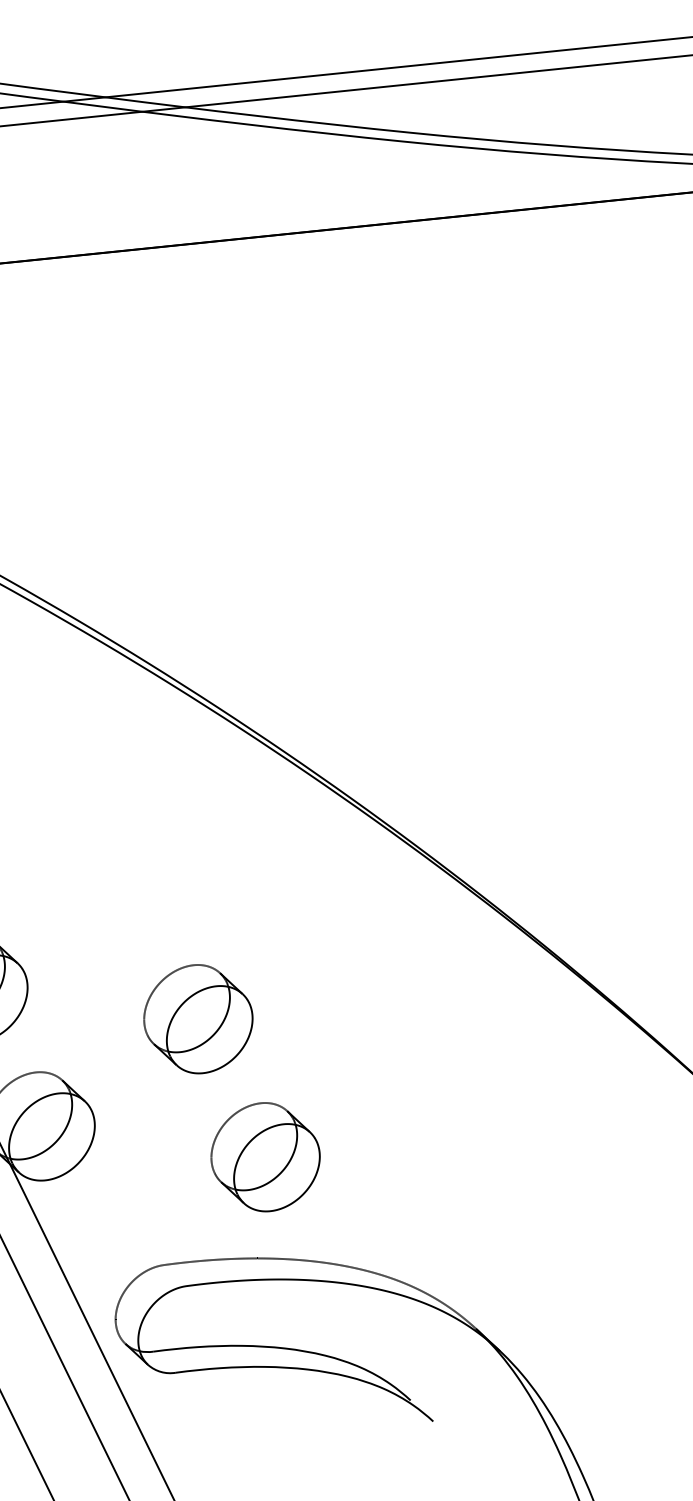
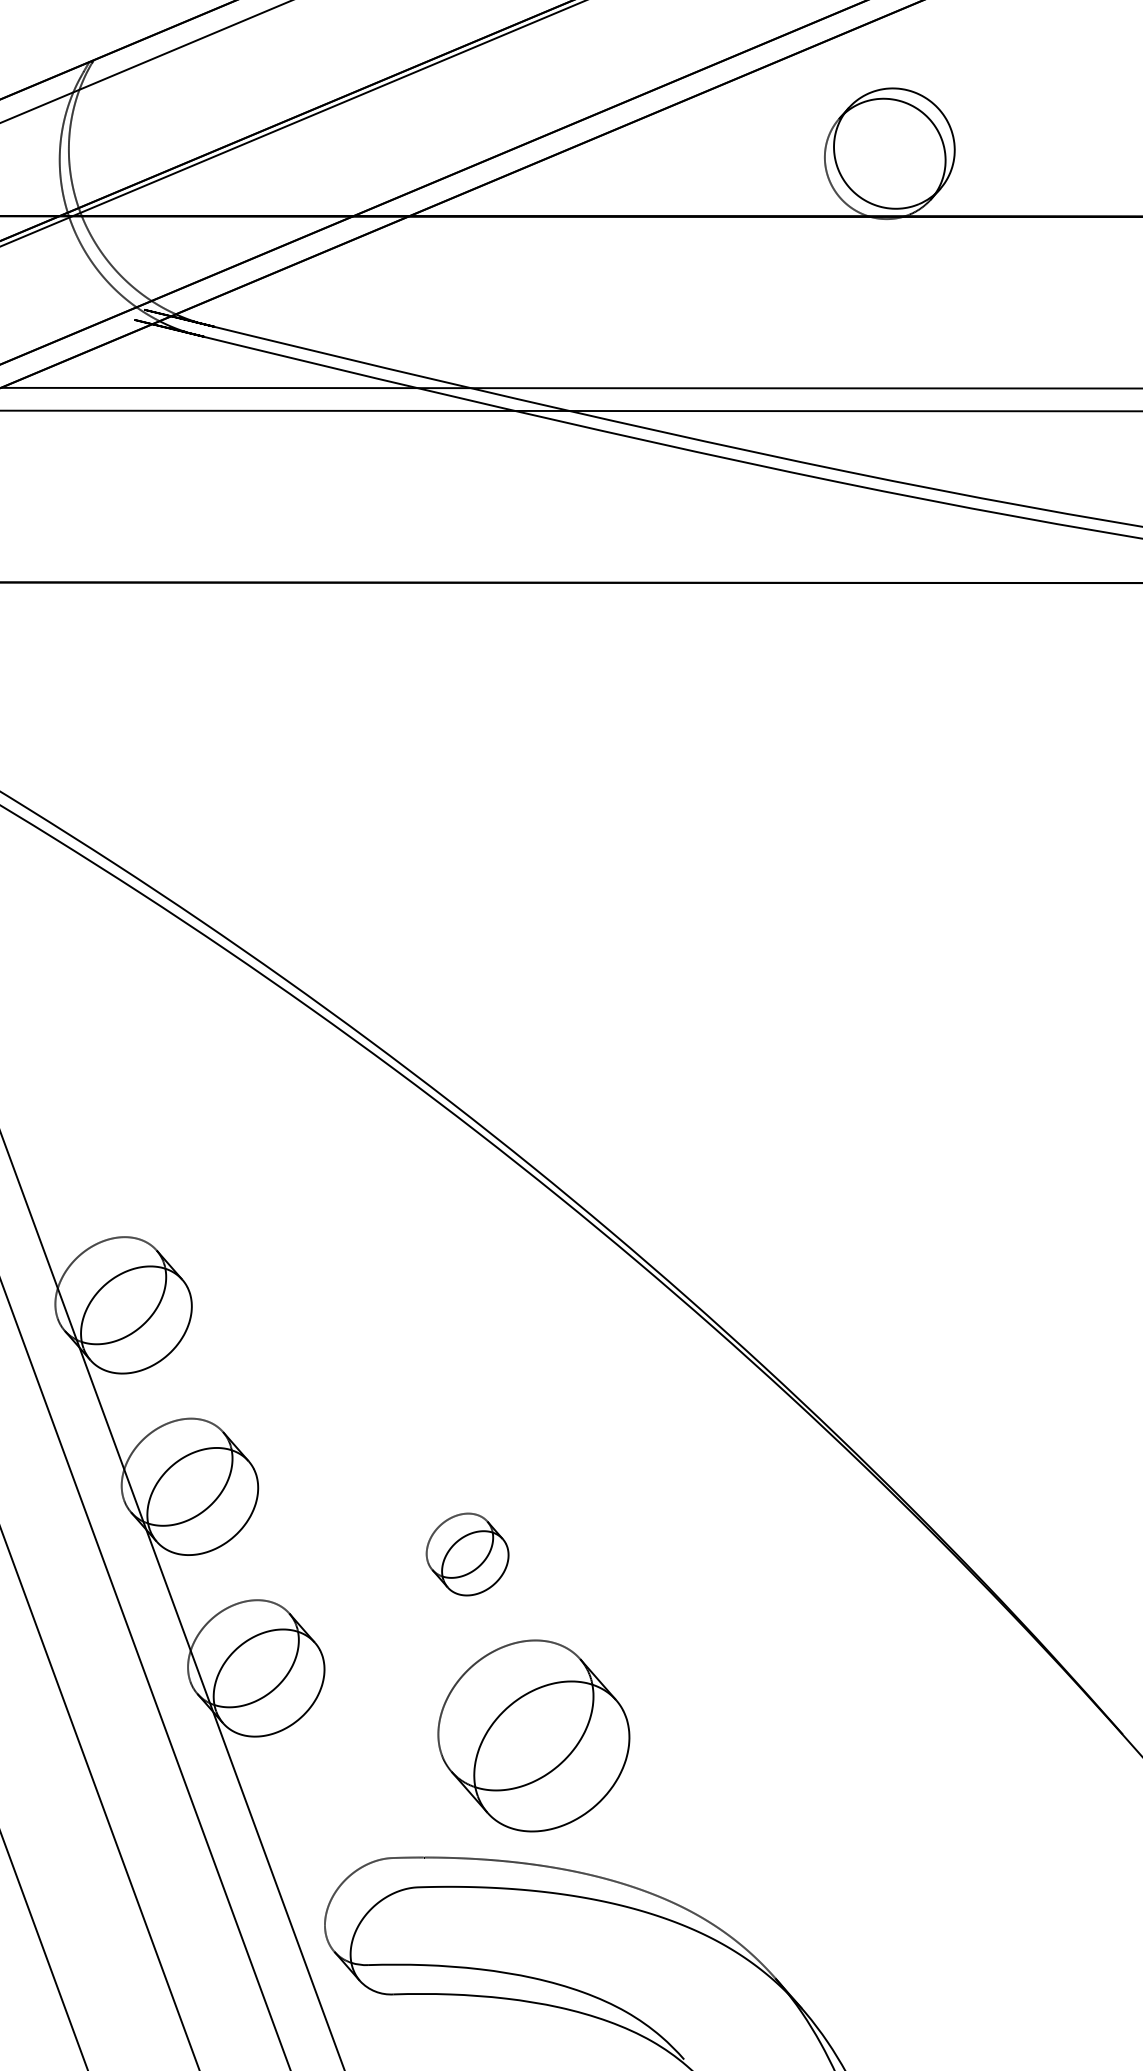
part: (198, 1019) -> (467, 1554), size x0.6
part: (266, 1157) -> (534, 1736), size x1.4

